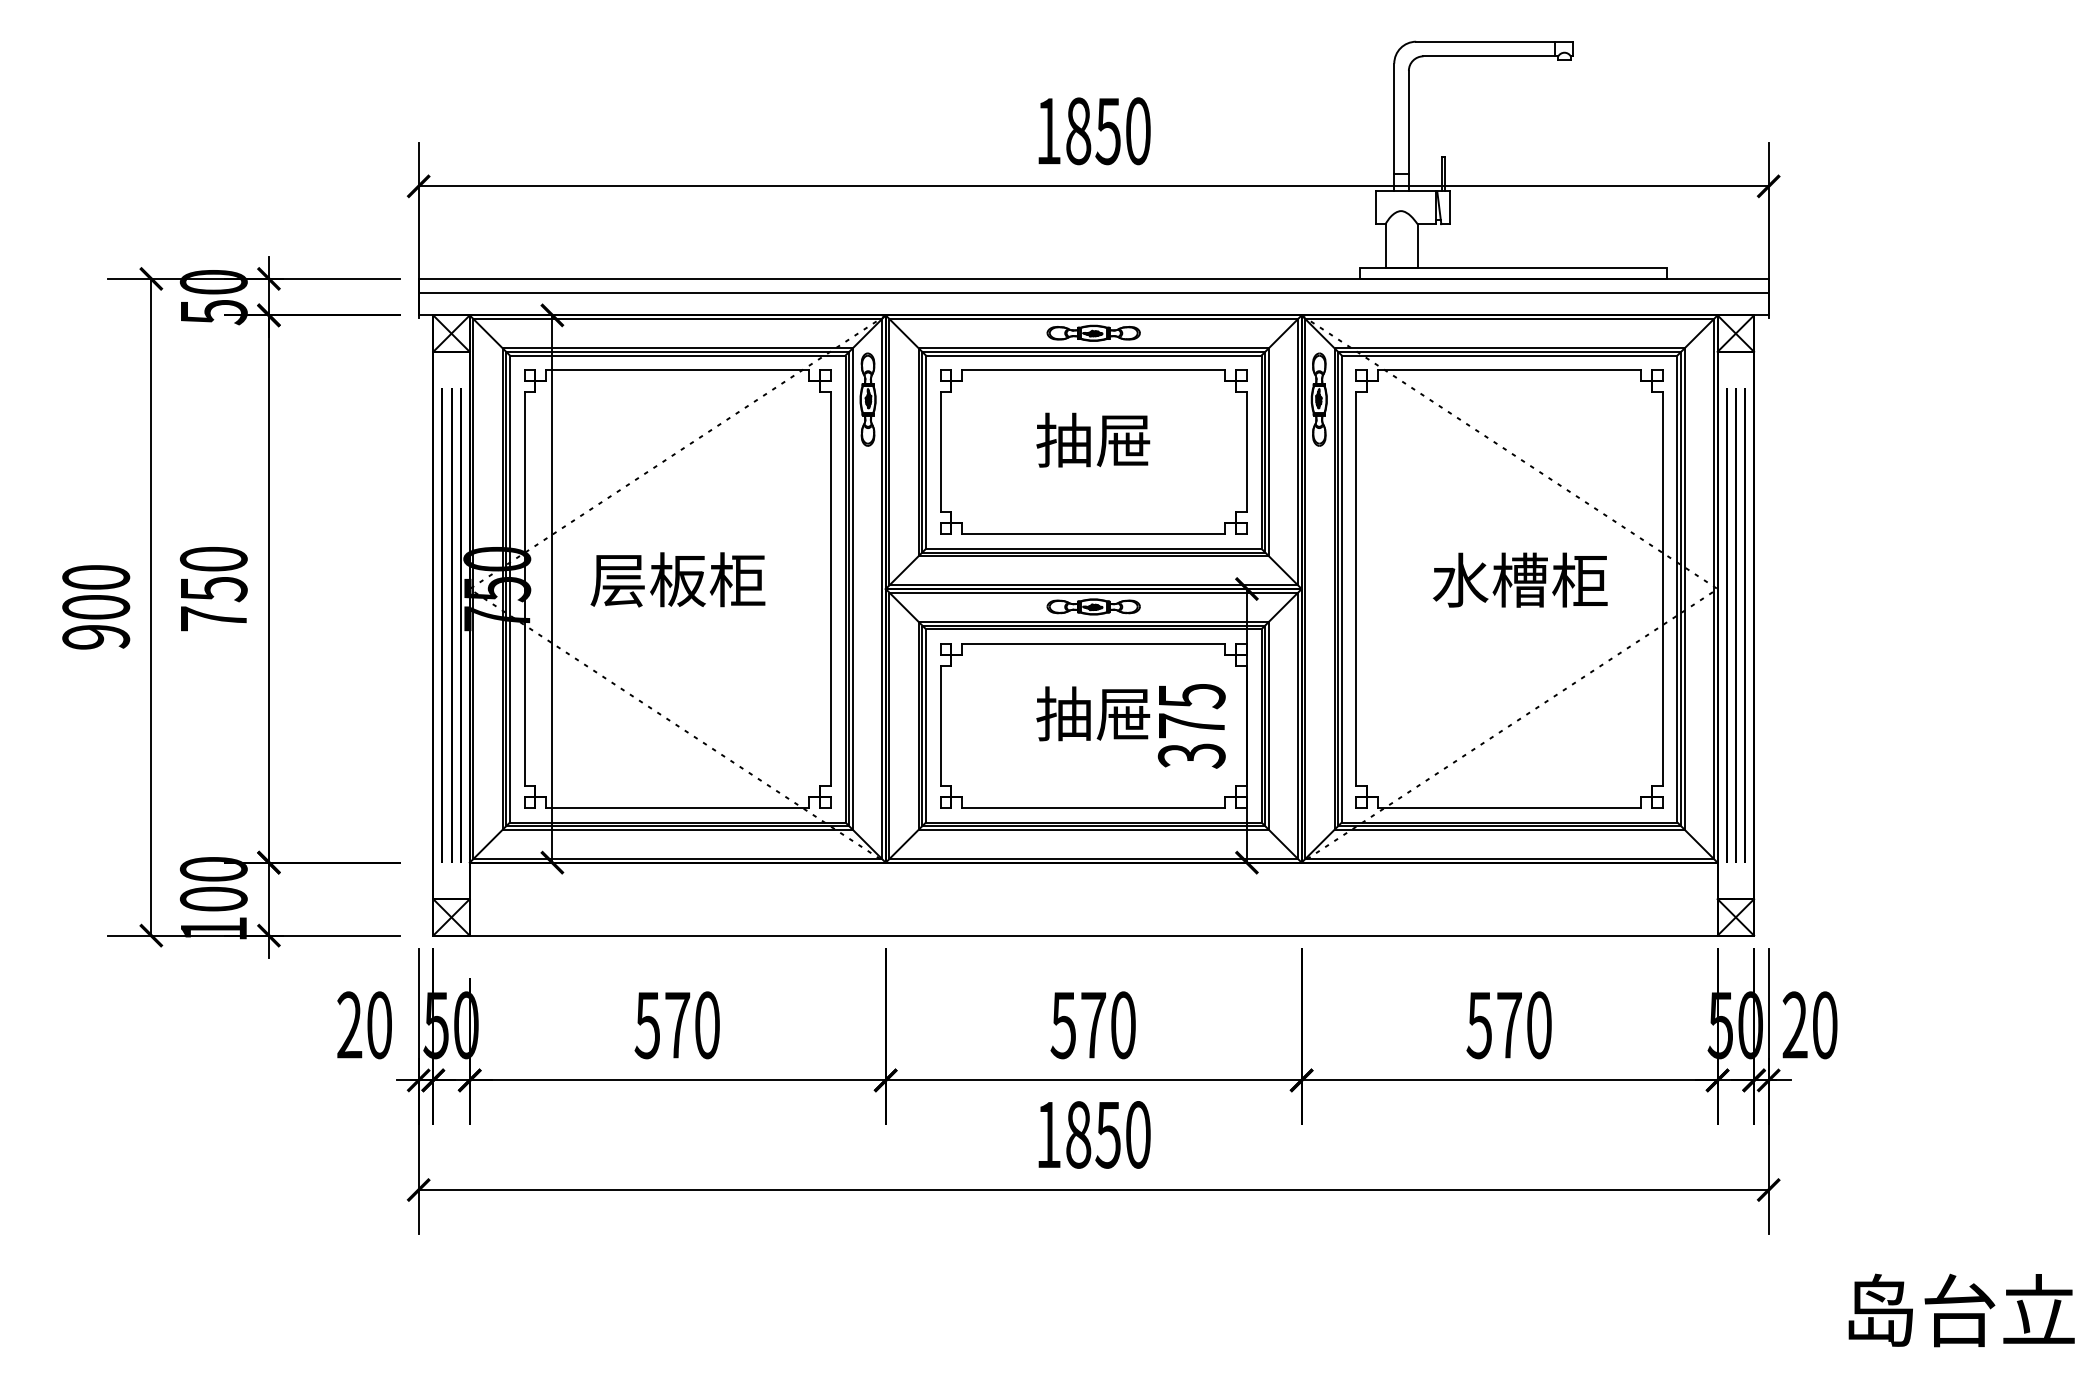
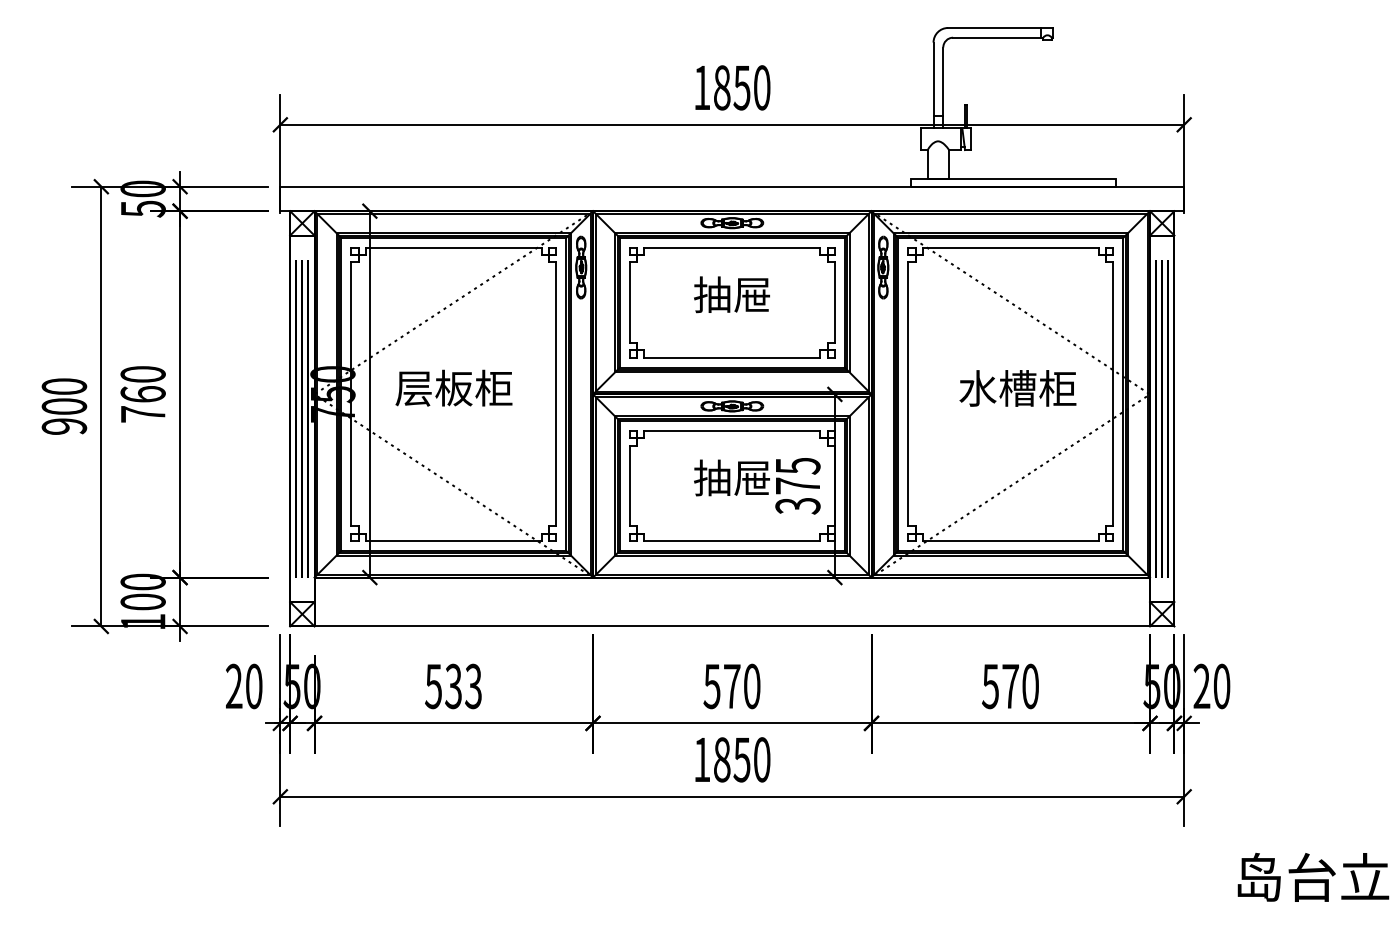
line: (1094, 293) -> (732, 196), removed
text: (212, 589) -> (142, 394), 750 -> 760
text: (692, 1025) -> (463, 686), 570 -> 533

